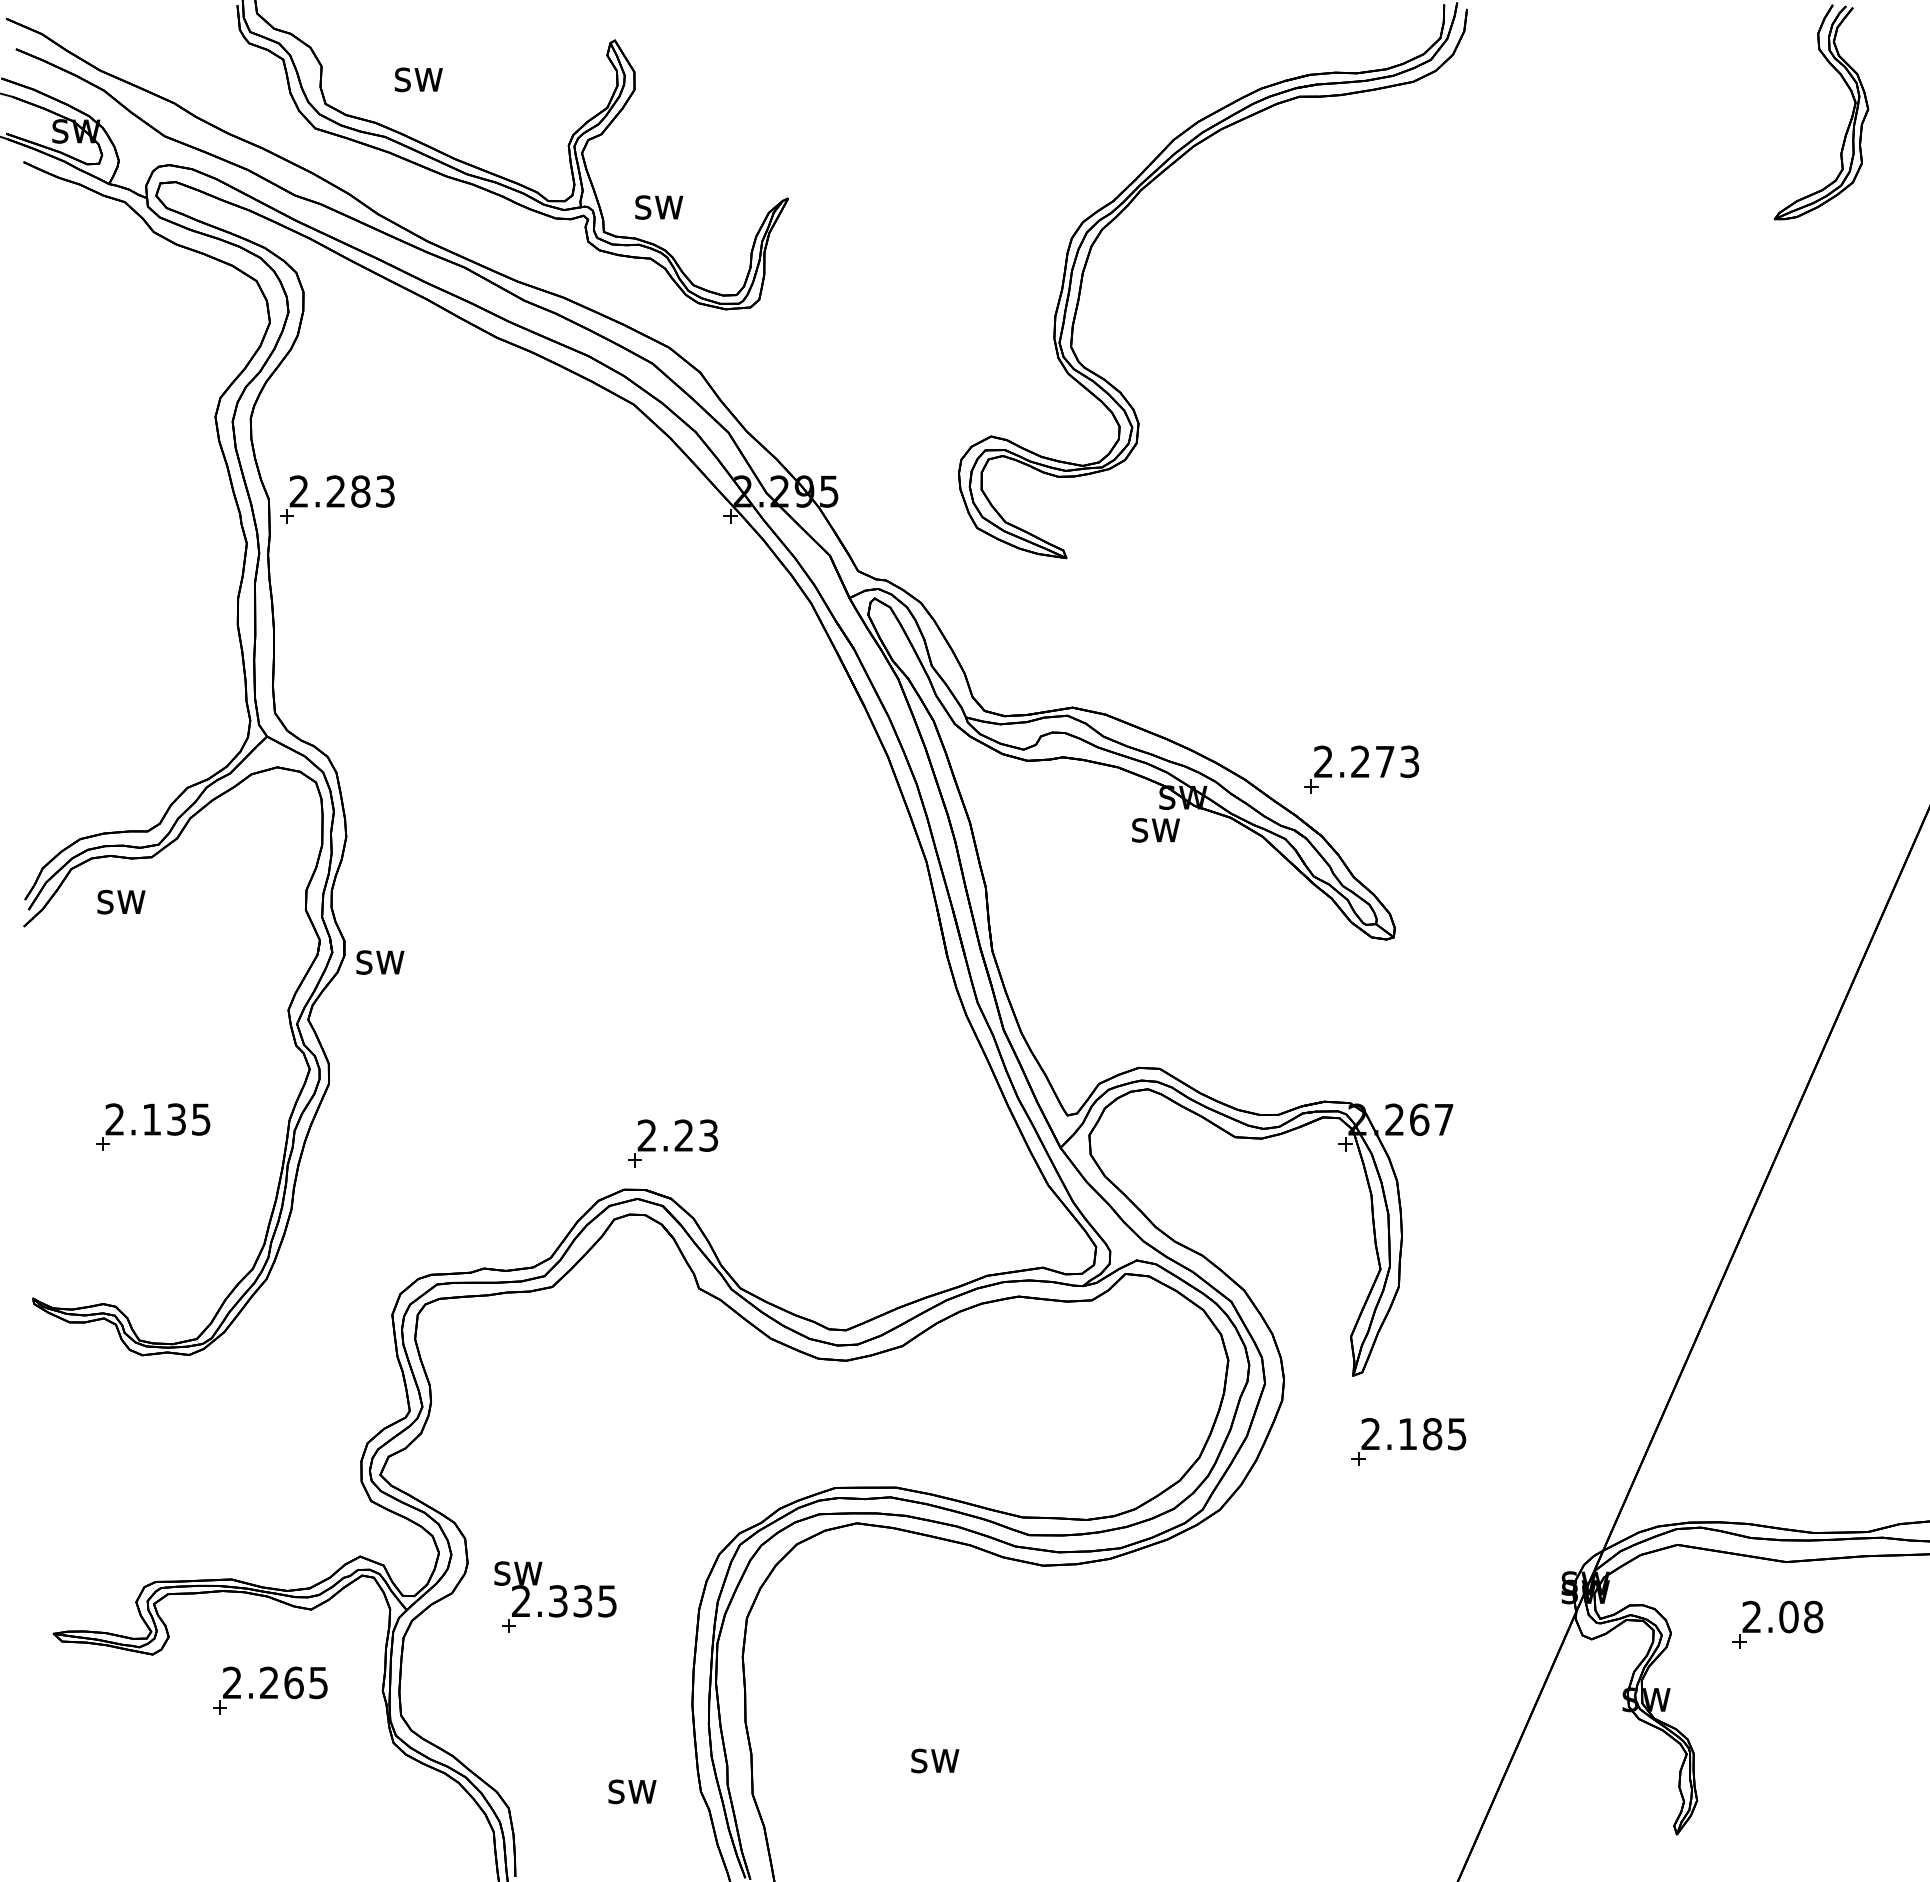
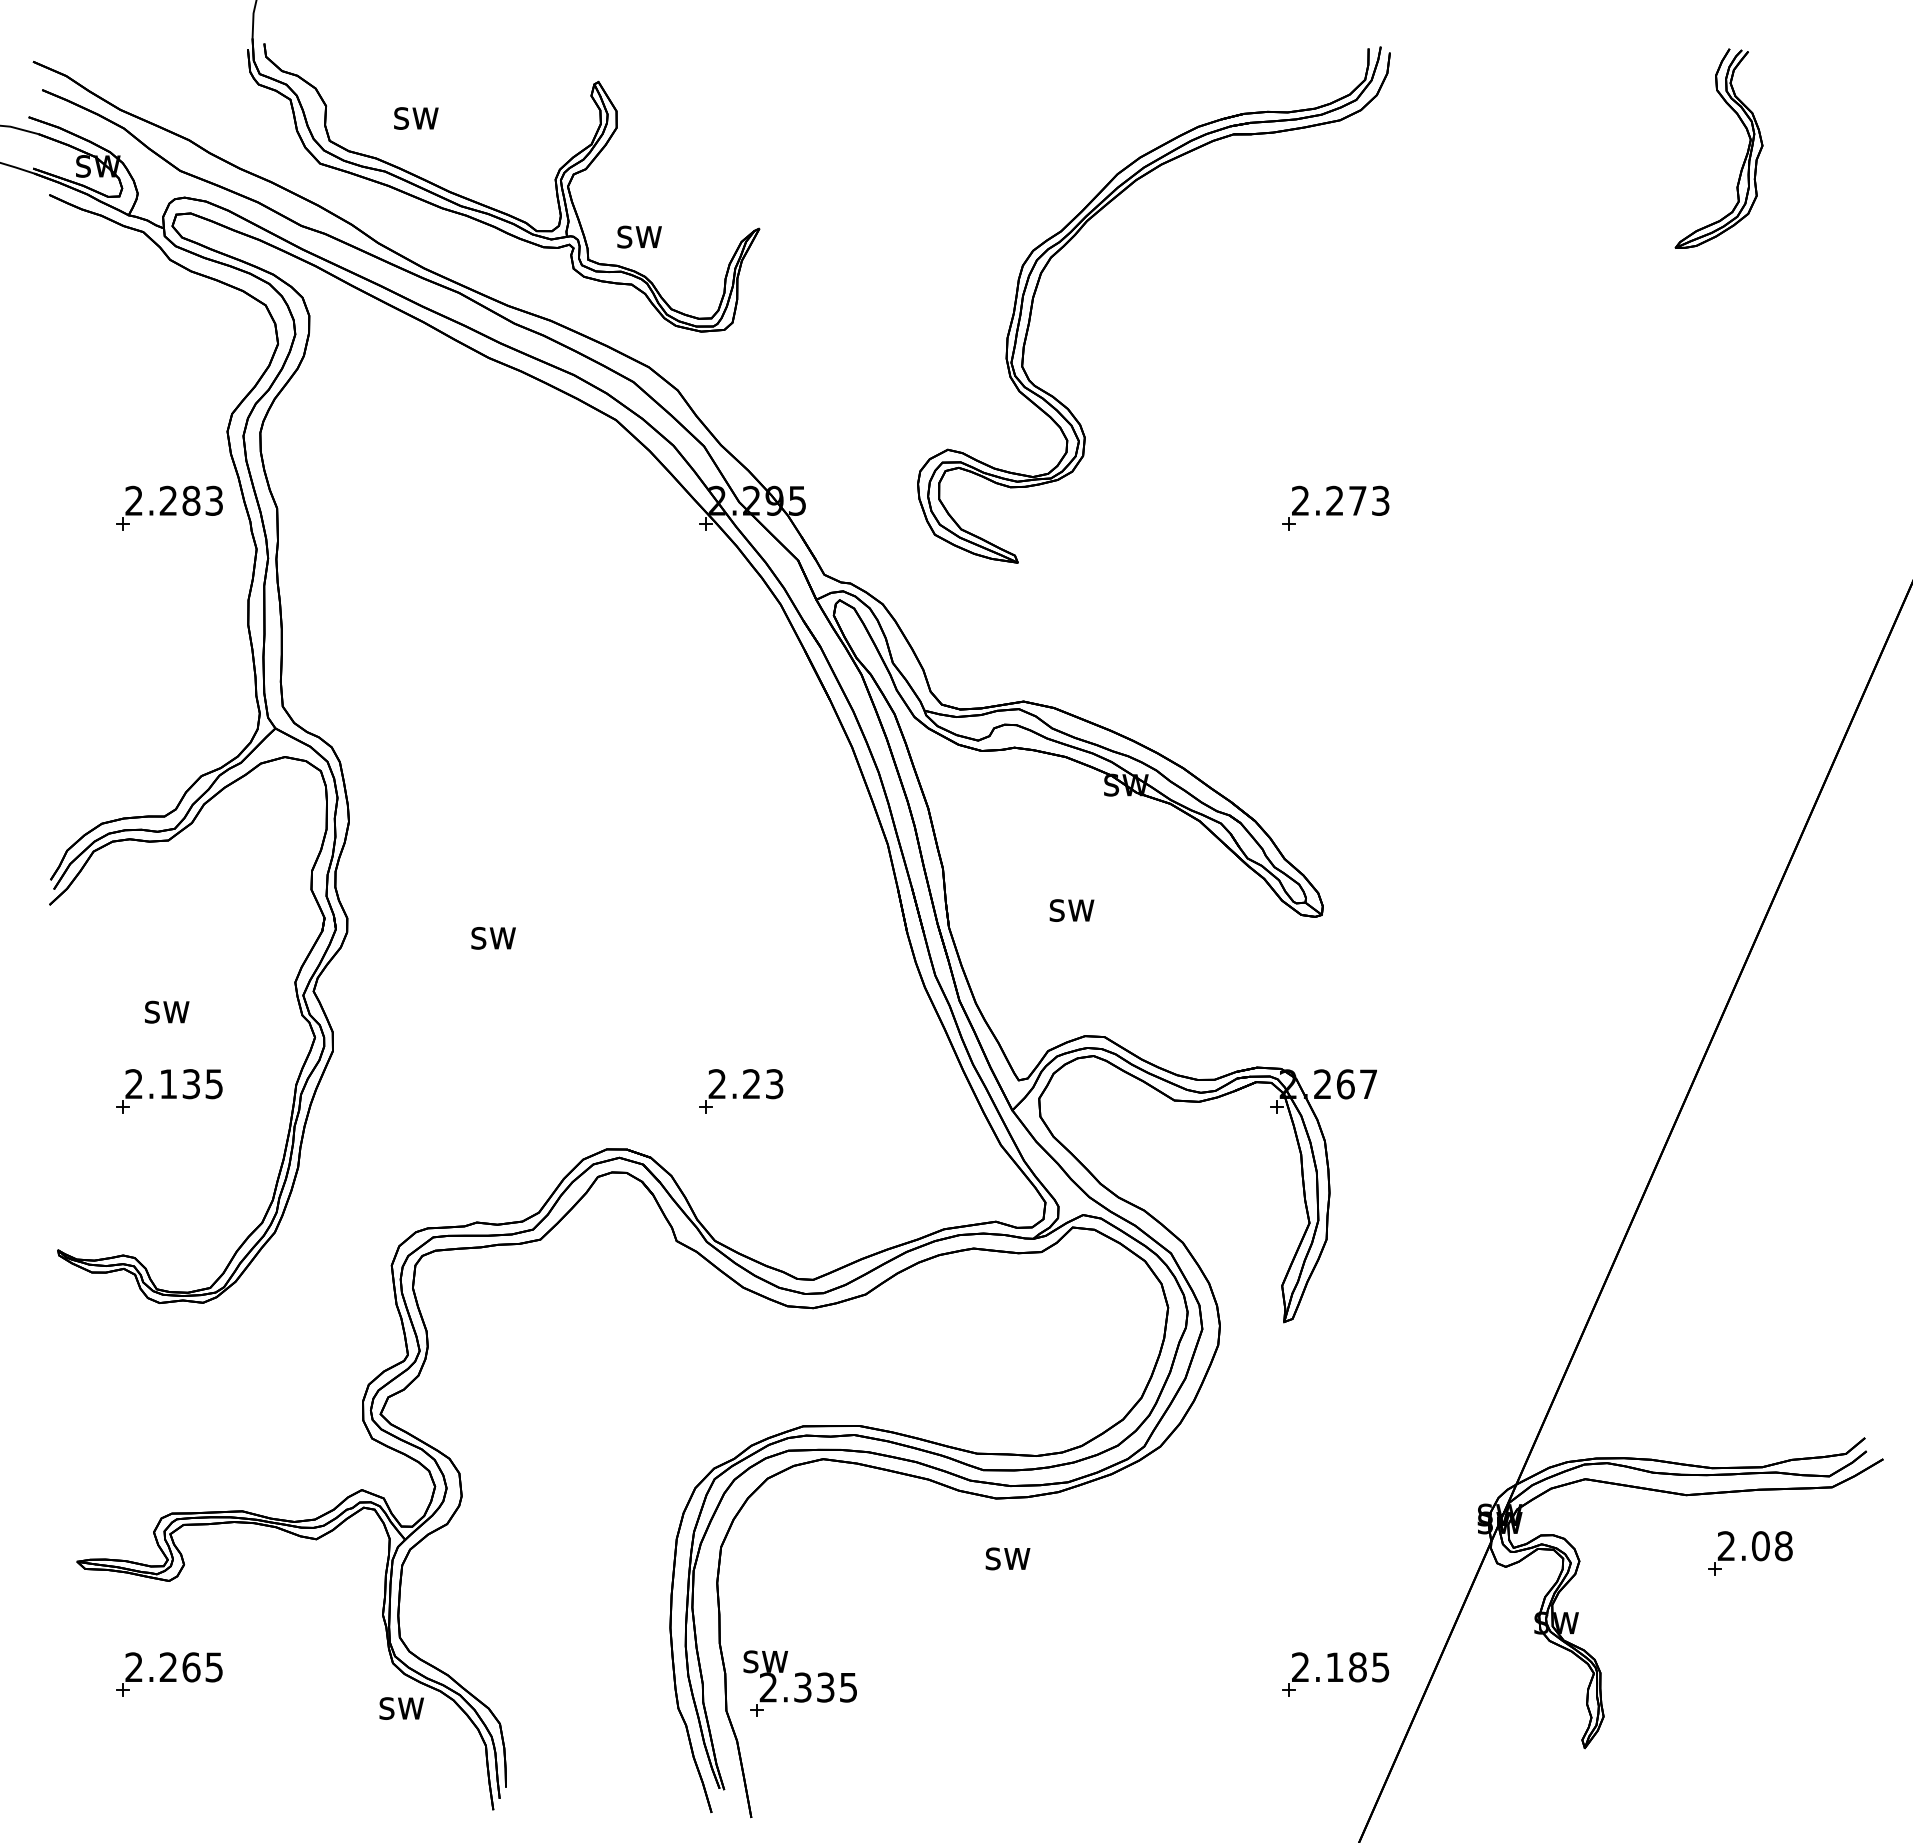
part: (337, 498) -> (169, 507), moved
part: (1361, 768) -> (1335, 507), moved
text: (1155, 830) -> (1071, 910), moved
text: (121, 901) -> (167, 1011), moved
text: (380, 962) -> (493, 938), moved
part: (673, 1143) -> (741, 1091), moved
part: (1408, 1441) -> (1335, 1674), moved
part: (554, 1596) -> (799, 1683), moved
part: (1777, 1624) -> (1750, 1553), moved
part: (270, 1690) -> (169, 1674), moved
text: (934, 1760) -> (1007, 1558), moved
text: (632, 1791) -> (401, 1708), moved

